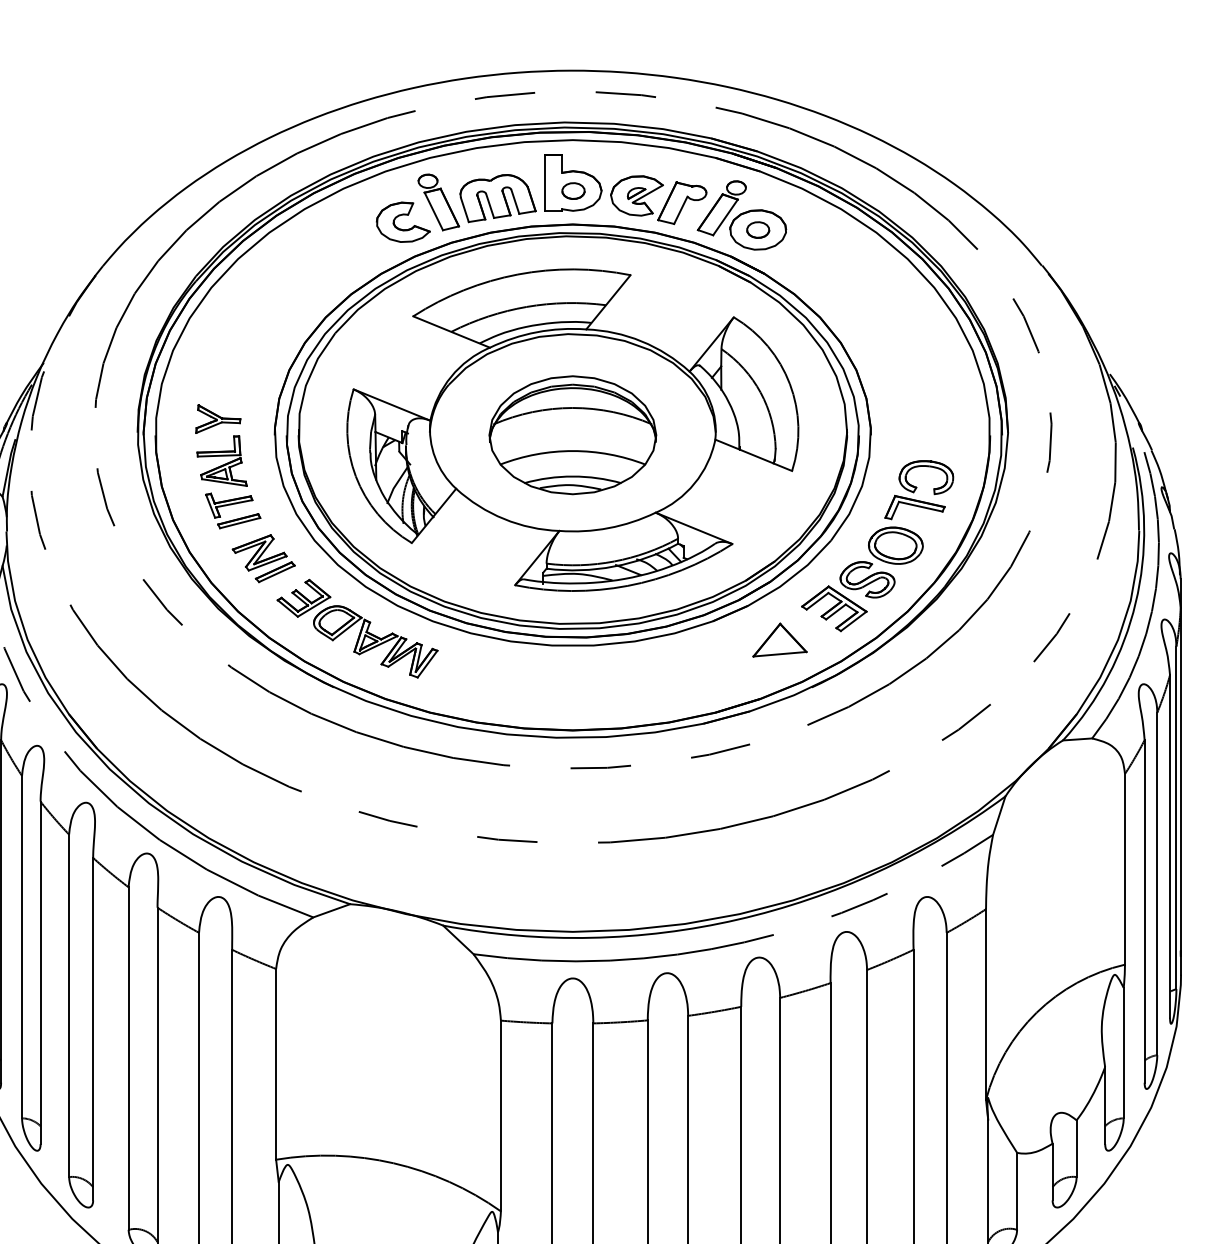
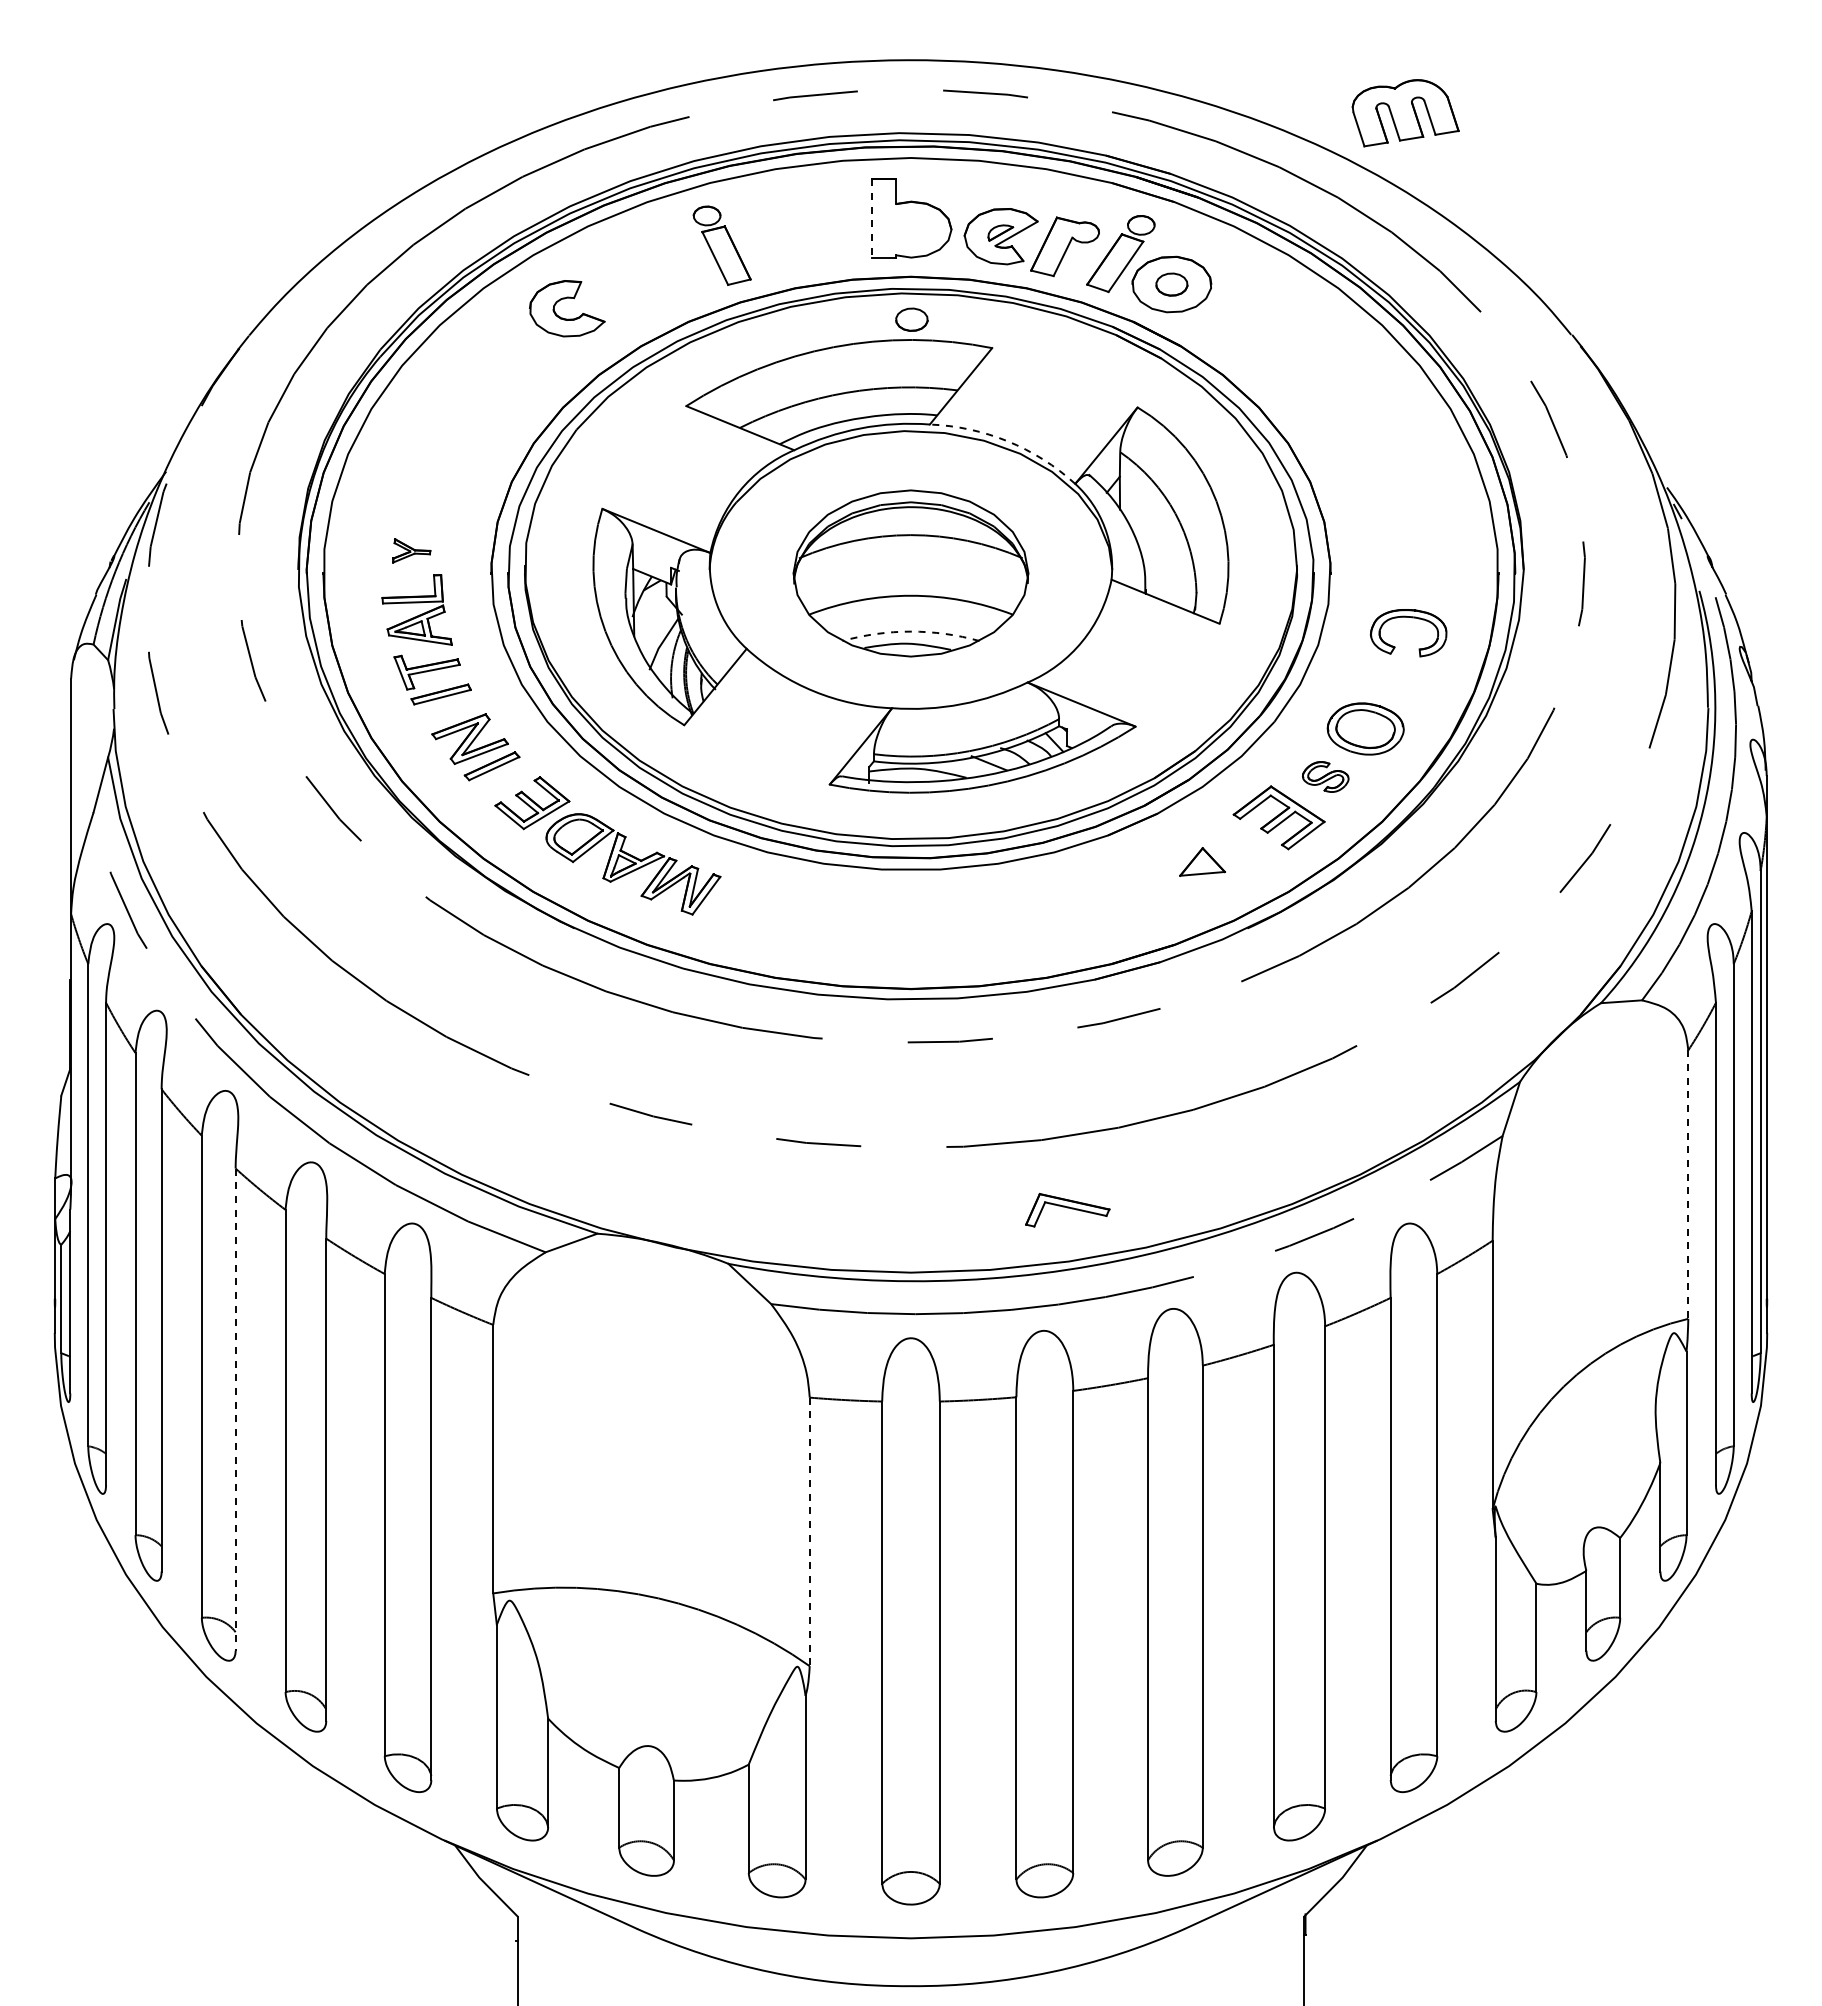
line: (545, 183) -> (872, 218), solid -> dashed
part: (573, 190) -> (911, 319), moved
part: (497, 198) -> (1405, 113), moved
part: (401, 215) -> (564, 299), moved
arc: (641, 341) -> (1007, 441), solid -> dashed
part: (218, 418) -> (411, 550), size x0.6
arc: (572, 476) -> (910, 631), solid -> dashed
part: (914, 507) -> (1067, 1209), moved
part: (867, 579) -> (1325, 776), size x0.6
part: (779, 639) -> (1202, 861), size x0.6
line: (1125, 869) -> (1688, 1185), solid -> dashed
line: (93, 1029) -> (235, 1410), solid -> dashed
line: (500, 1116) -> (809, 1532), solid -> dashed

